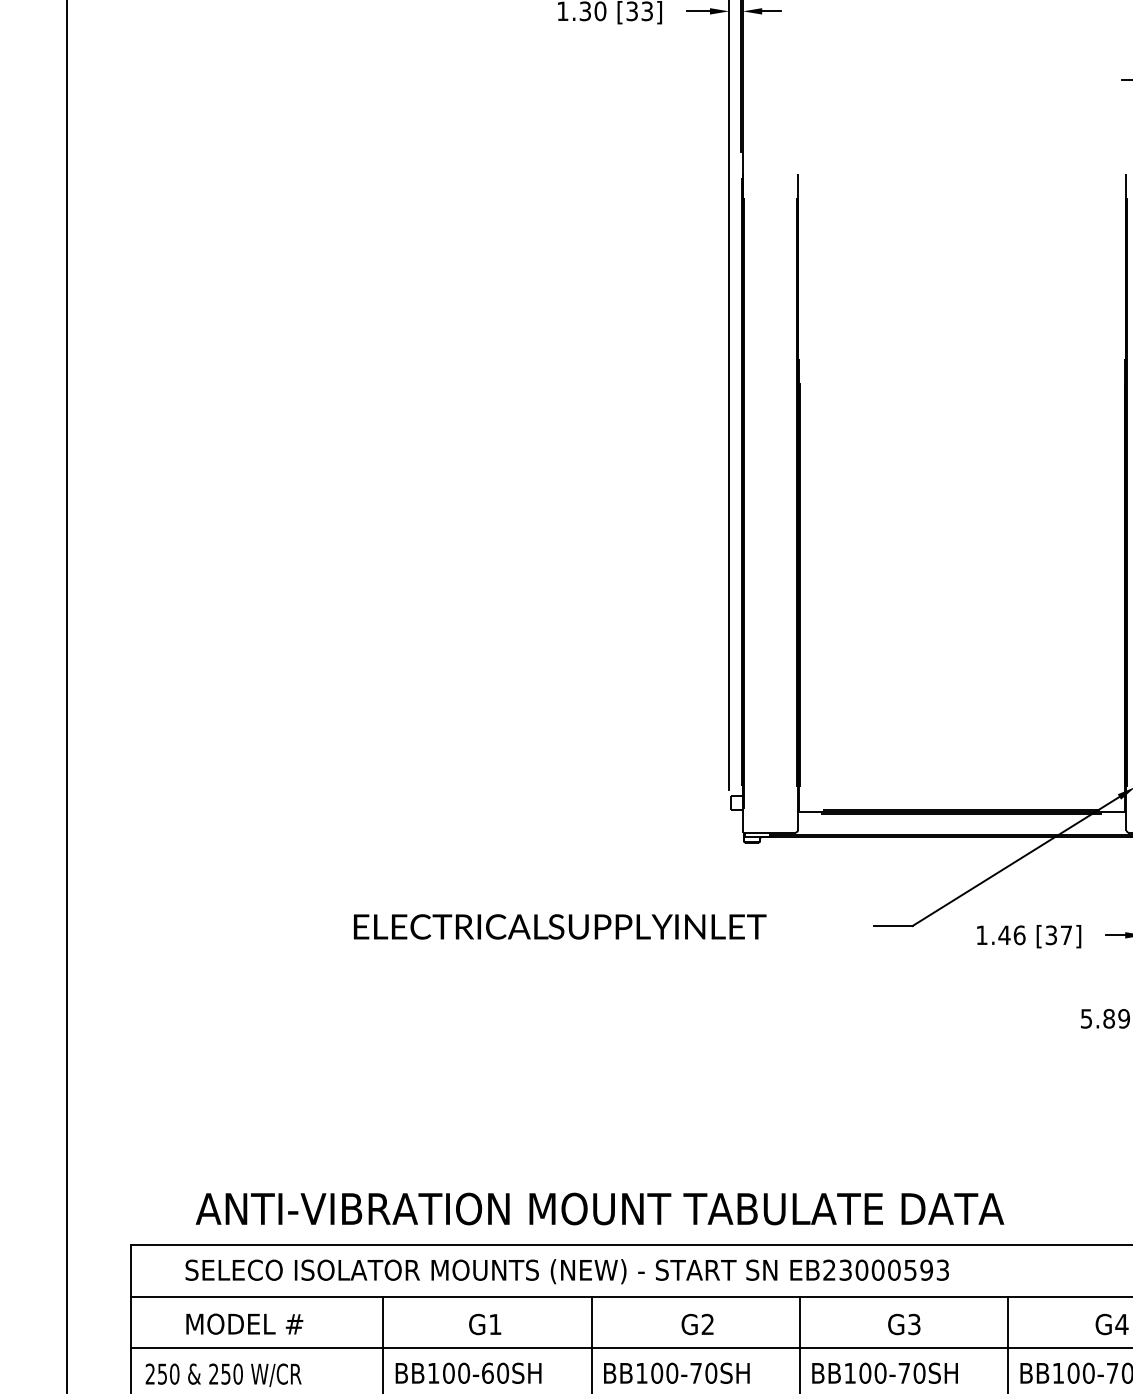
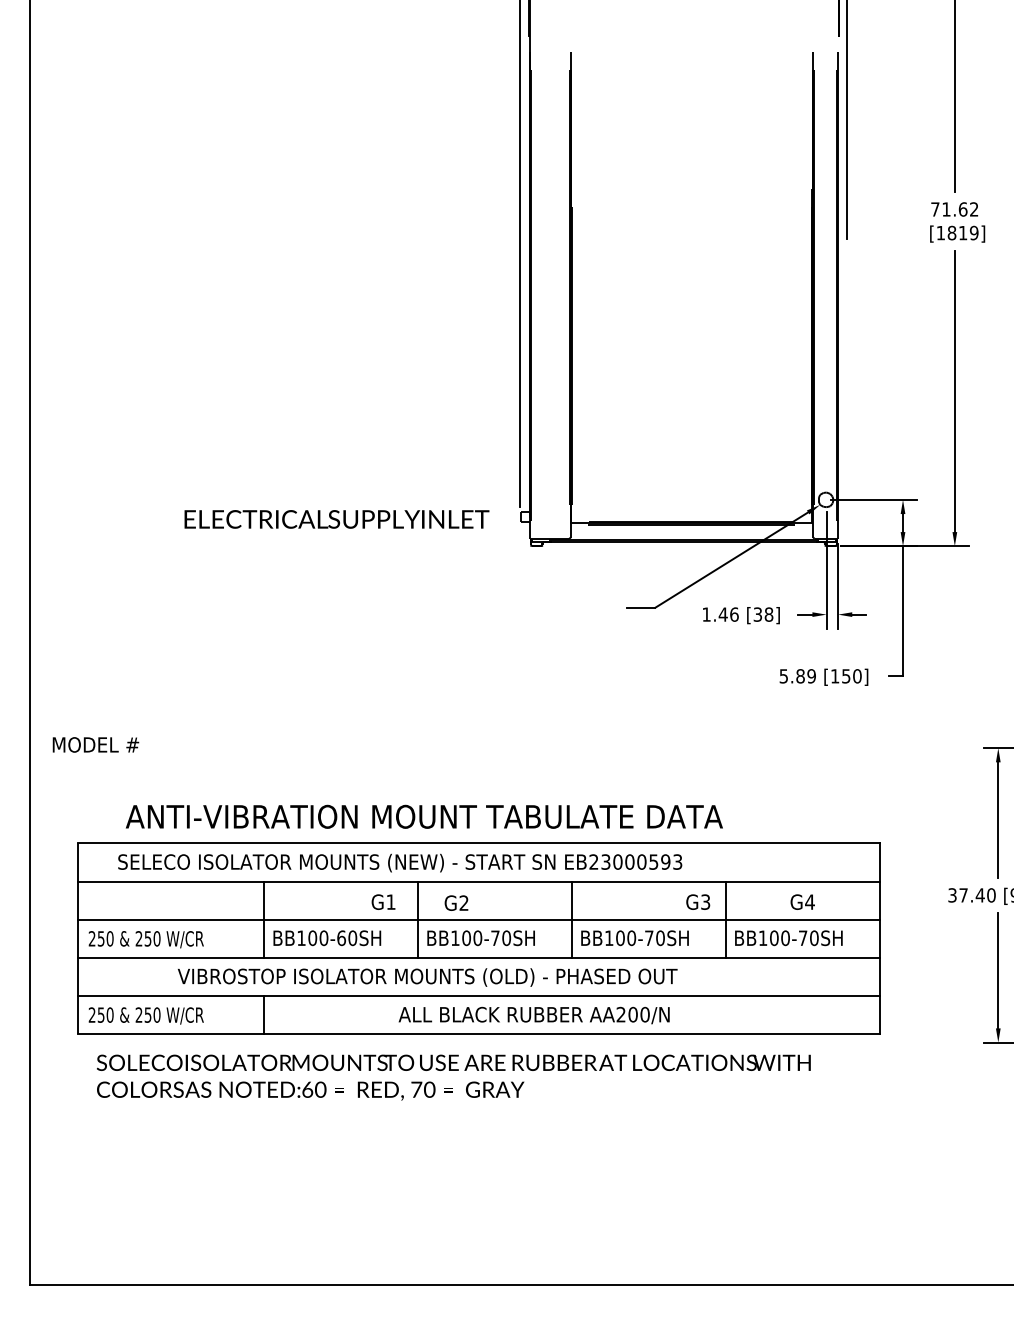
text: (559, 927) -> (336, 519), moved
text: (1065, 935) -> (768, 614), [37] -> [38]
text: (244, 1323) -> (95, 744), moved
text: (485, 1323) -> (383, 901), moved
text: (697, 1323) -> (456, 902), moved
text: (904, 1323) -> (698, 901), moved

